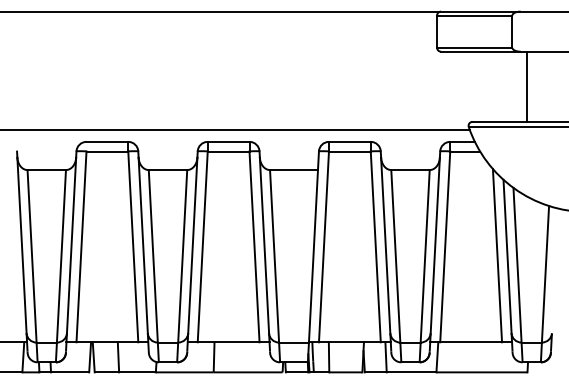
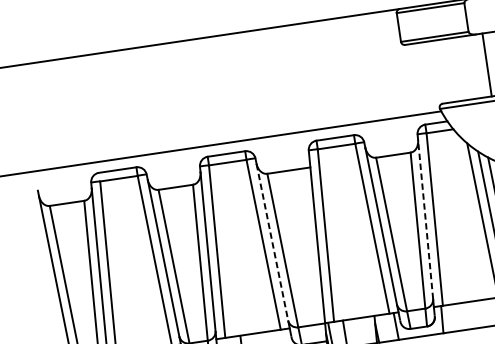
line: (264, 245) -> (272, 242), solid -> dashed
line: (435, 245) -> (425, 219), solid -> dashed

